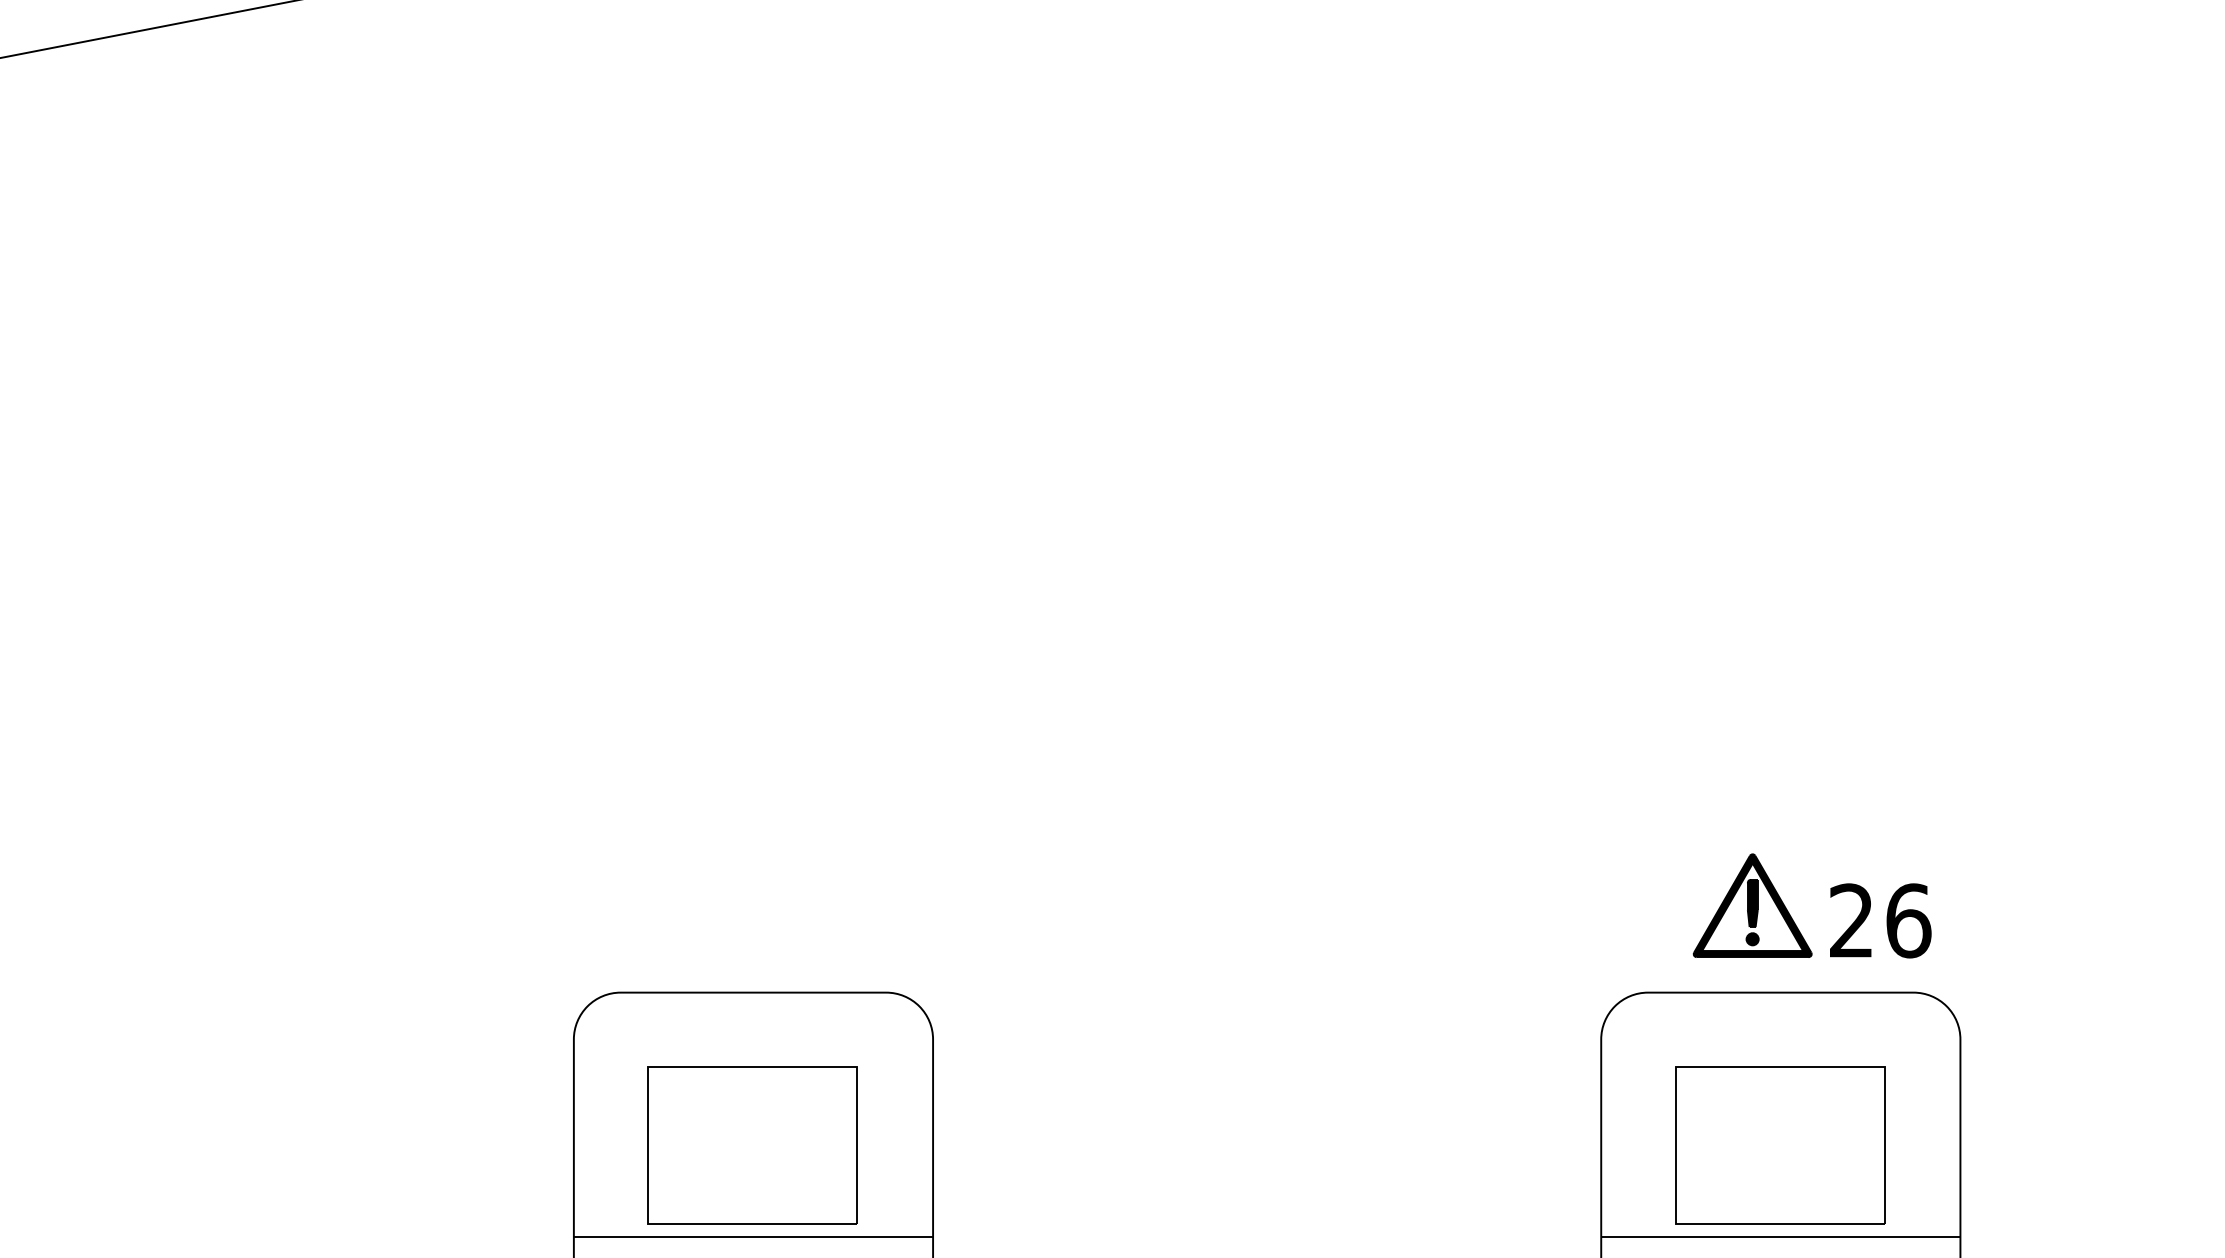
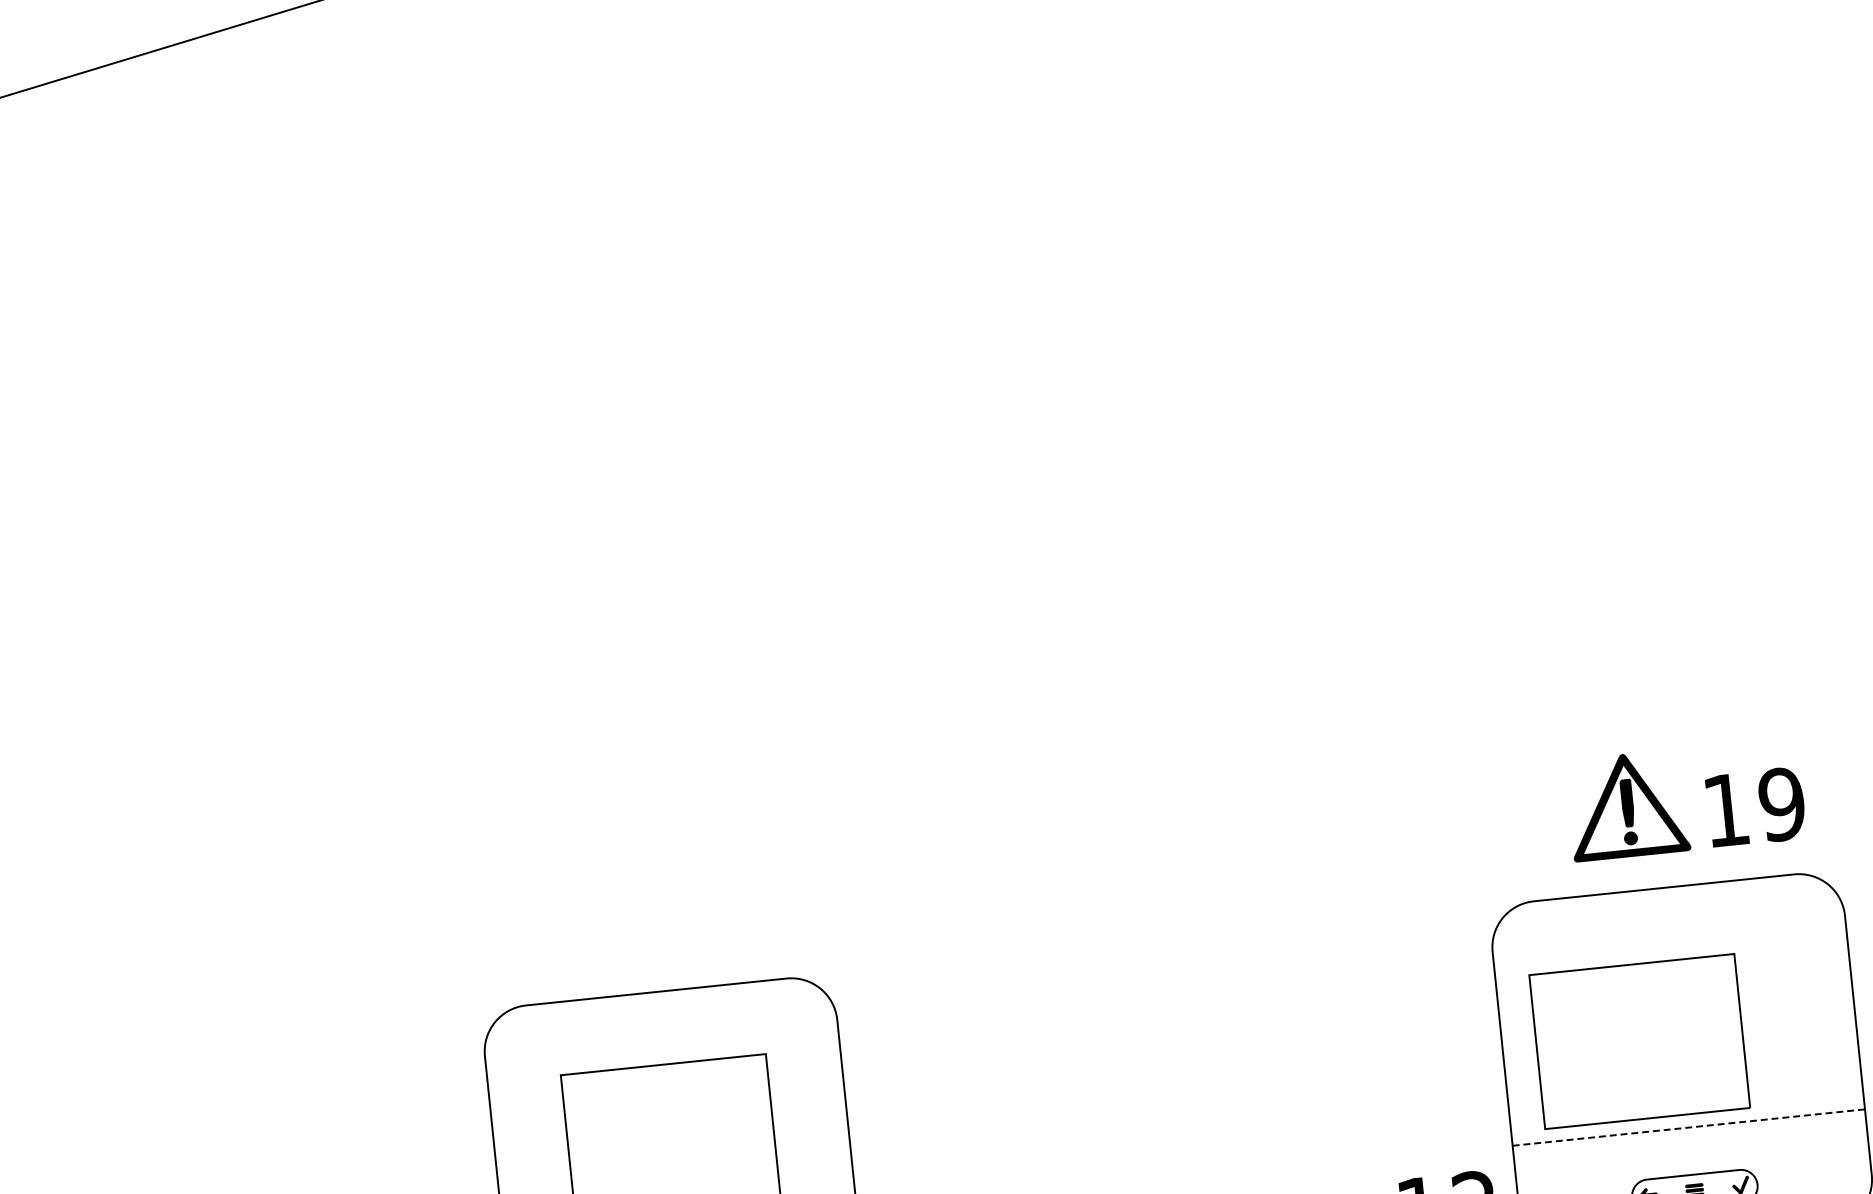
text: (1880, 920) -> (1754, 807), 26 -> 19
part: (1780, 1145) -> (1639, 1041), moved
line: (1780, 1237) -> (1688, 1128), solid -> dashed

